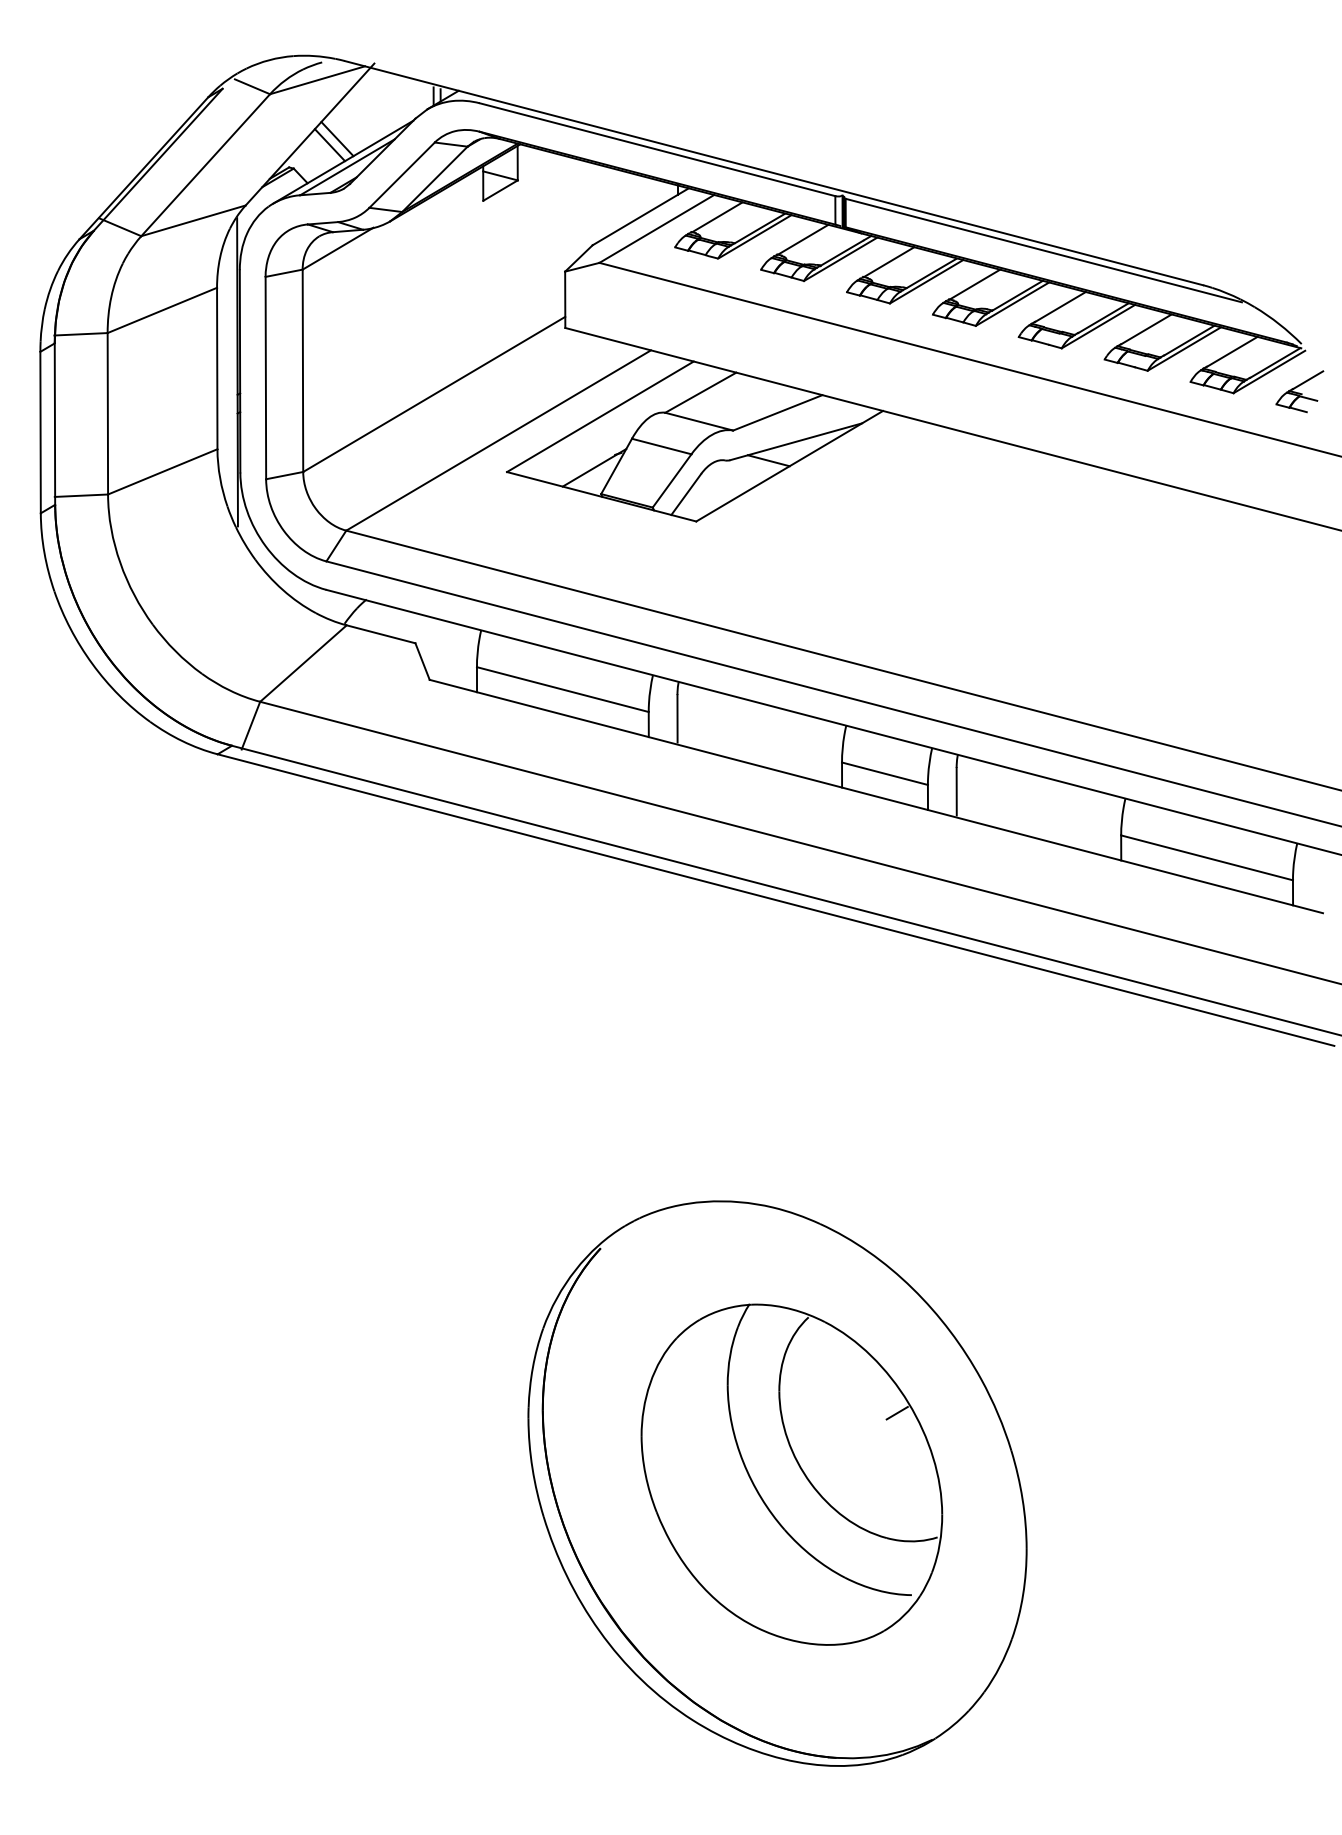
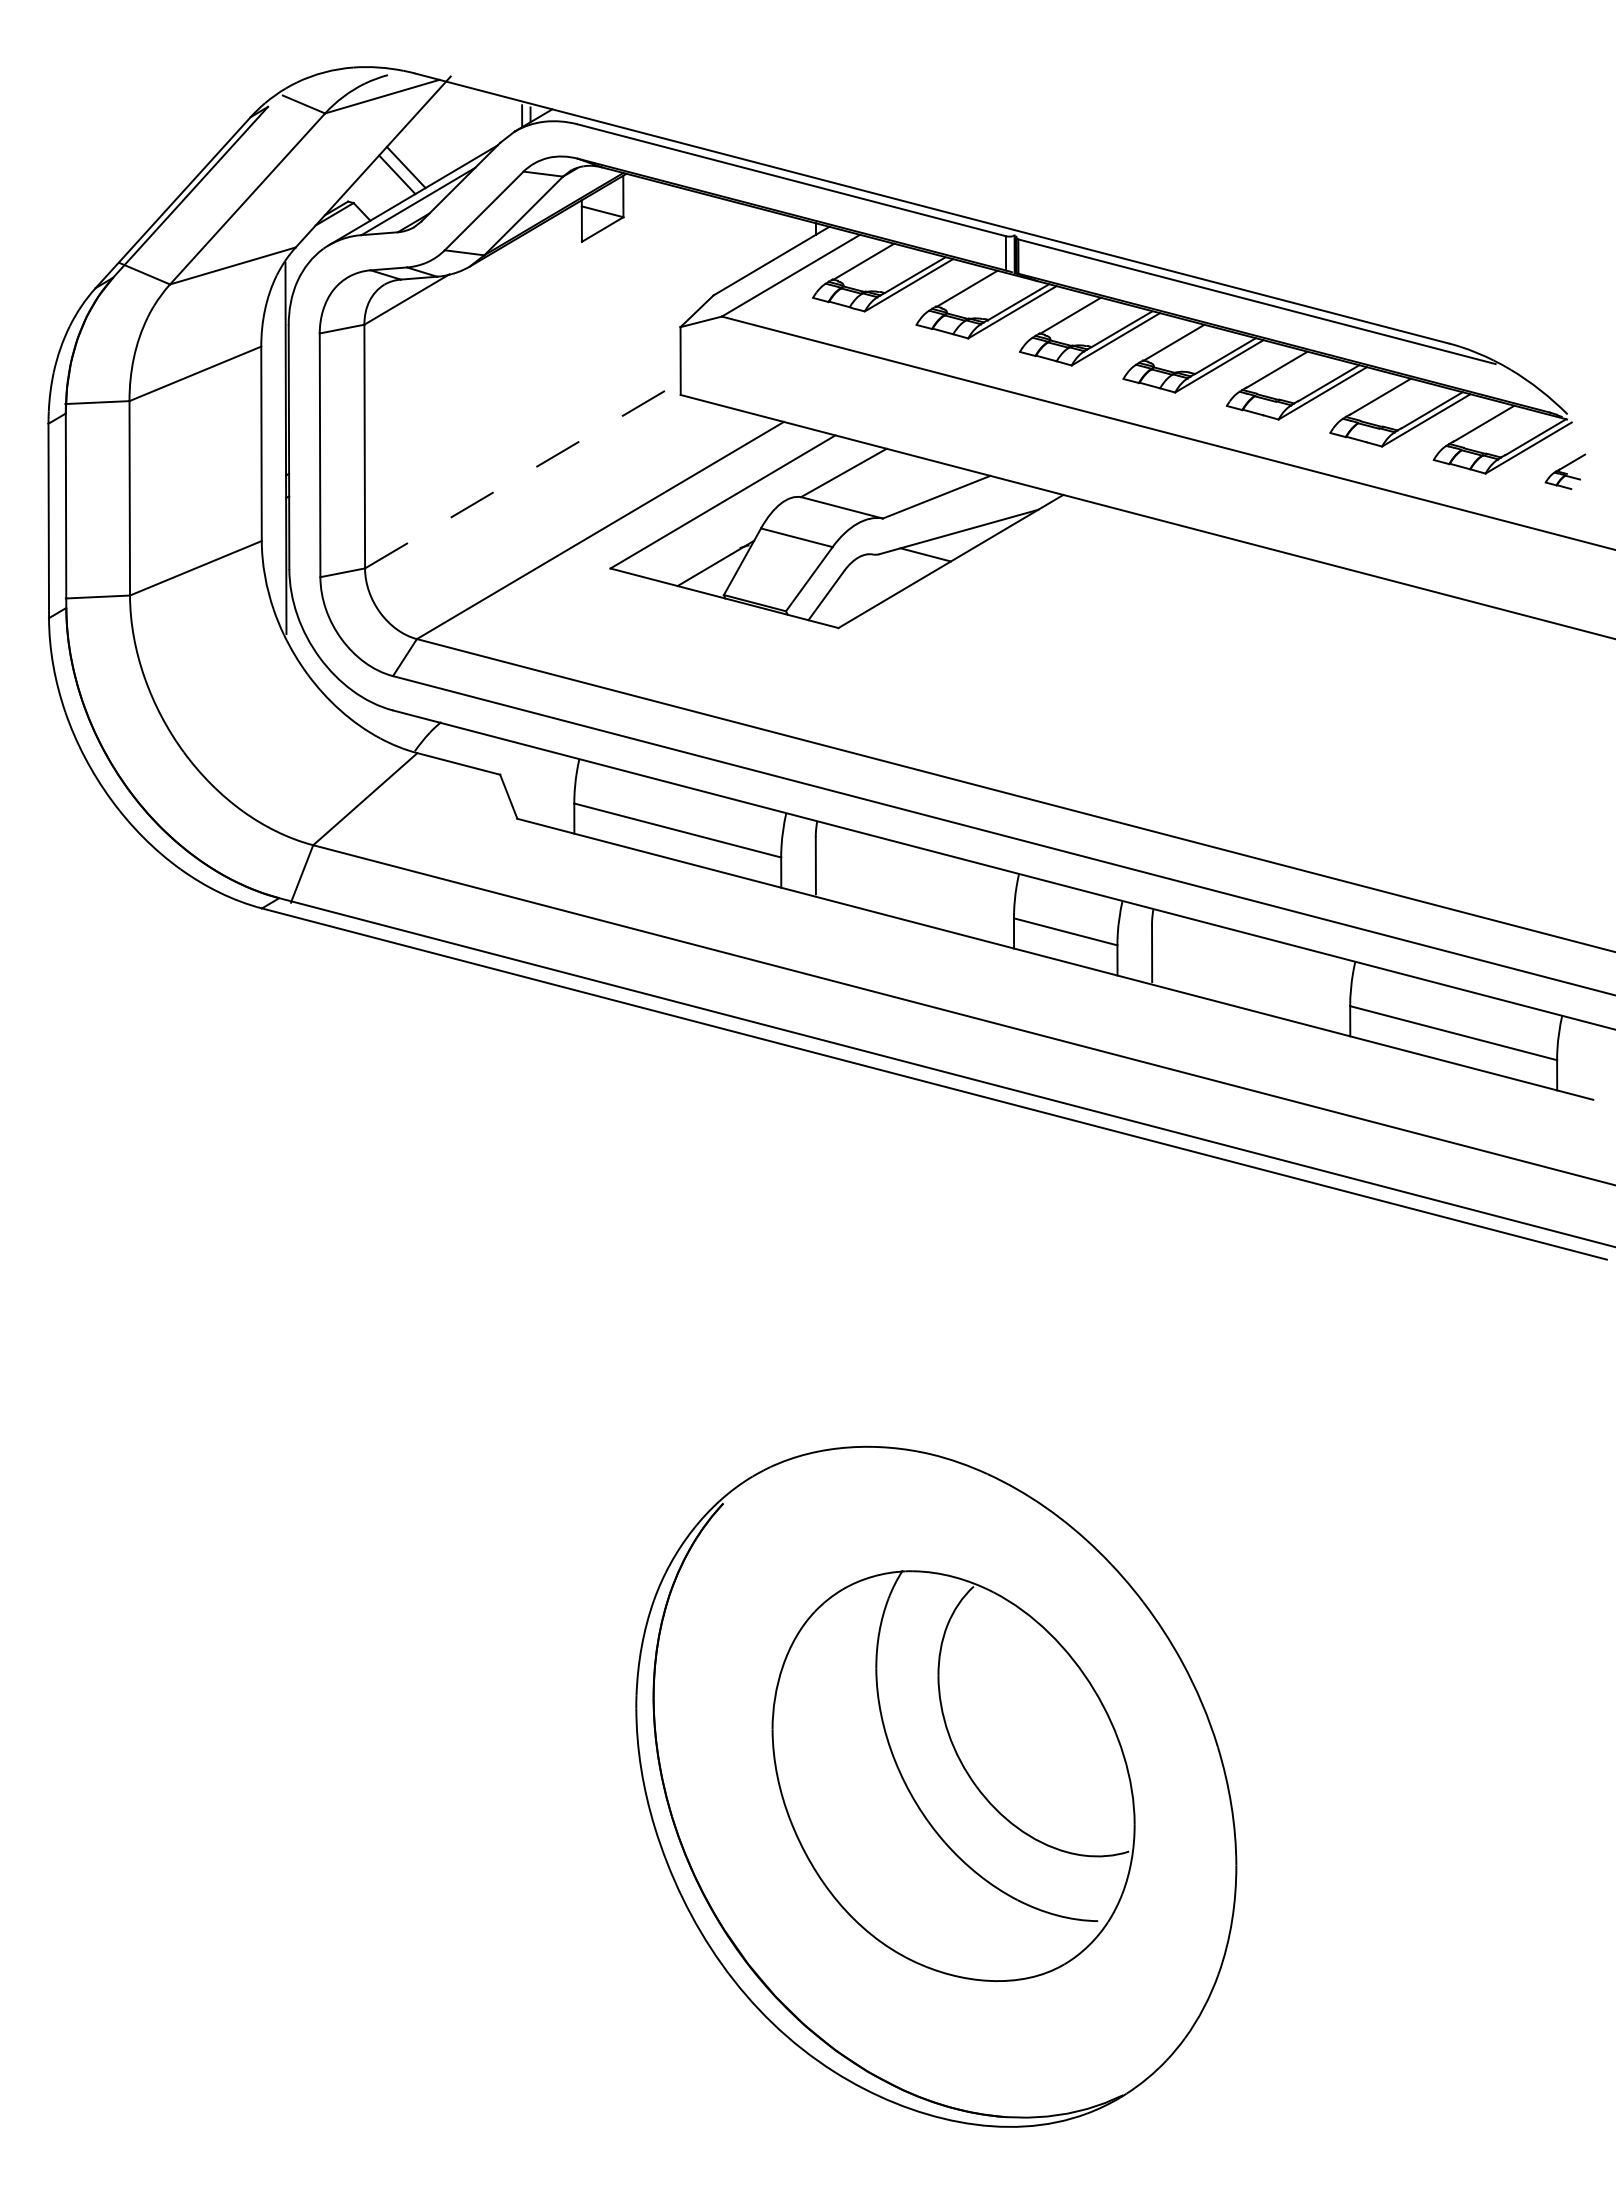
part: (1299, 391) -> (1565, 471), size x0.7
line: (434, 393) -> (523, 474), solid -> dashed
line: (897, 1412) -> (1080, 1701), removed

